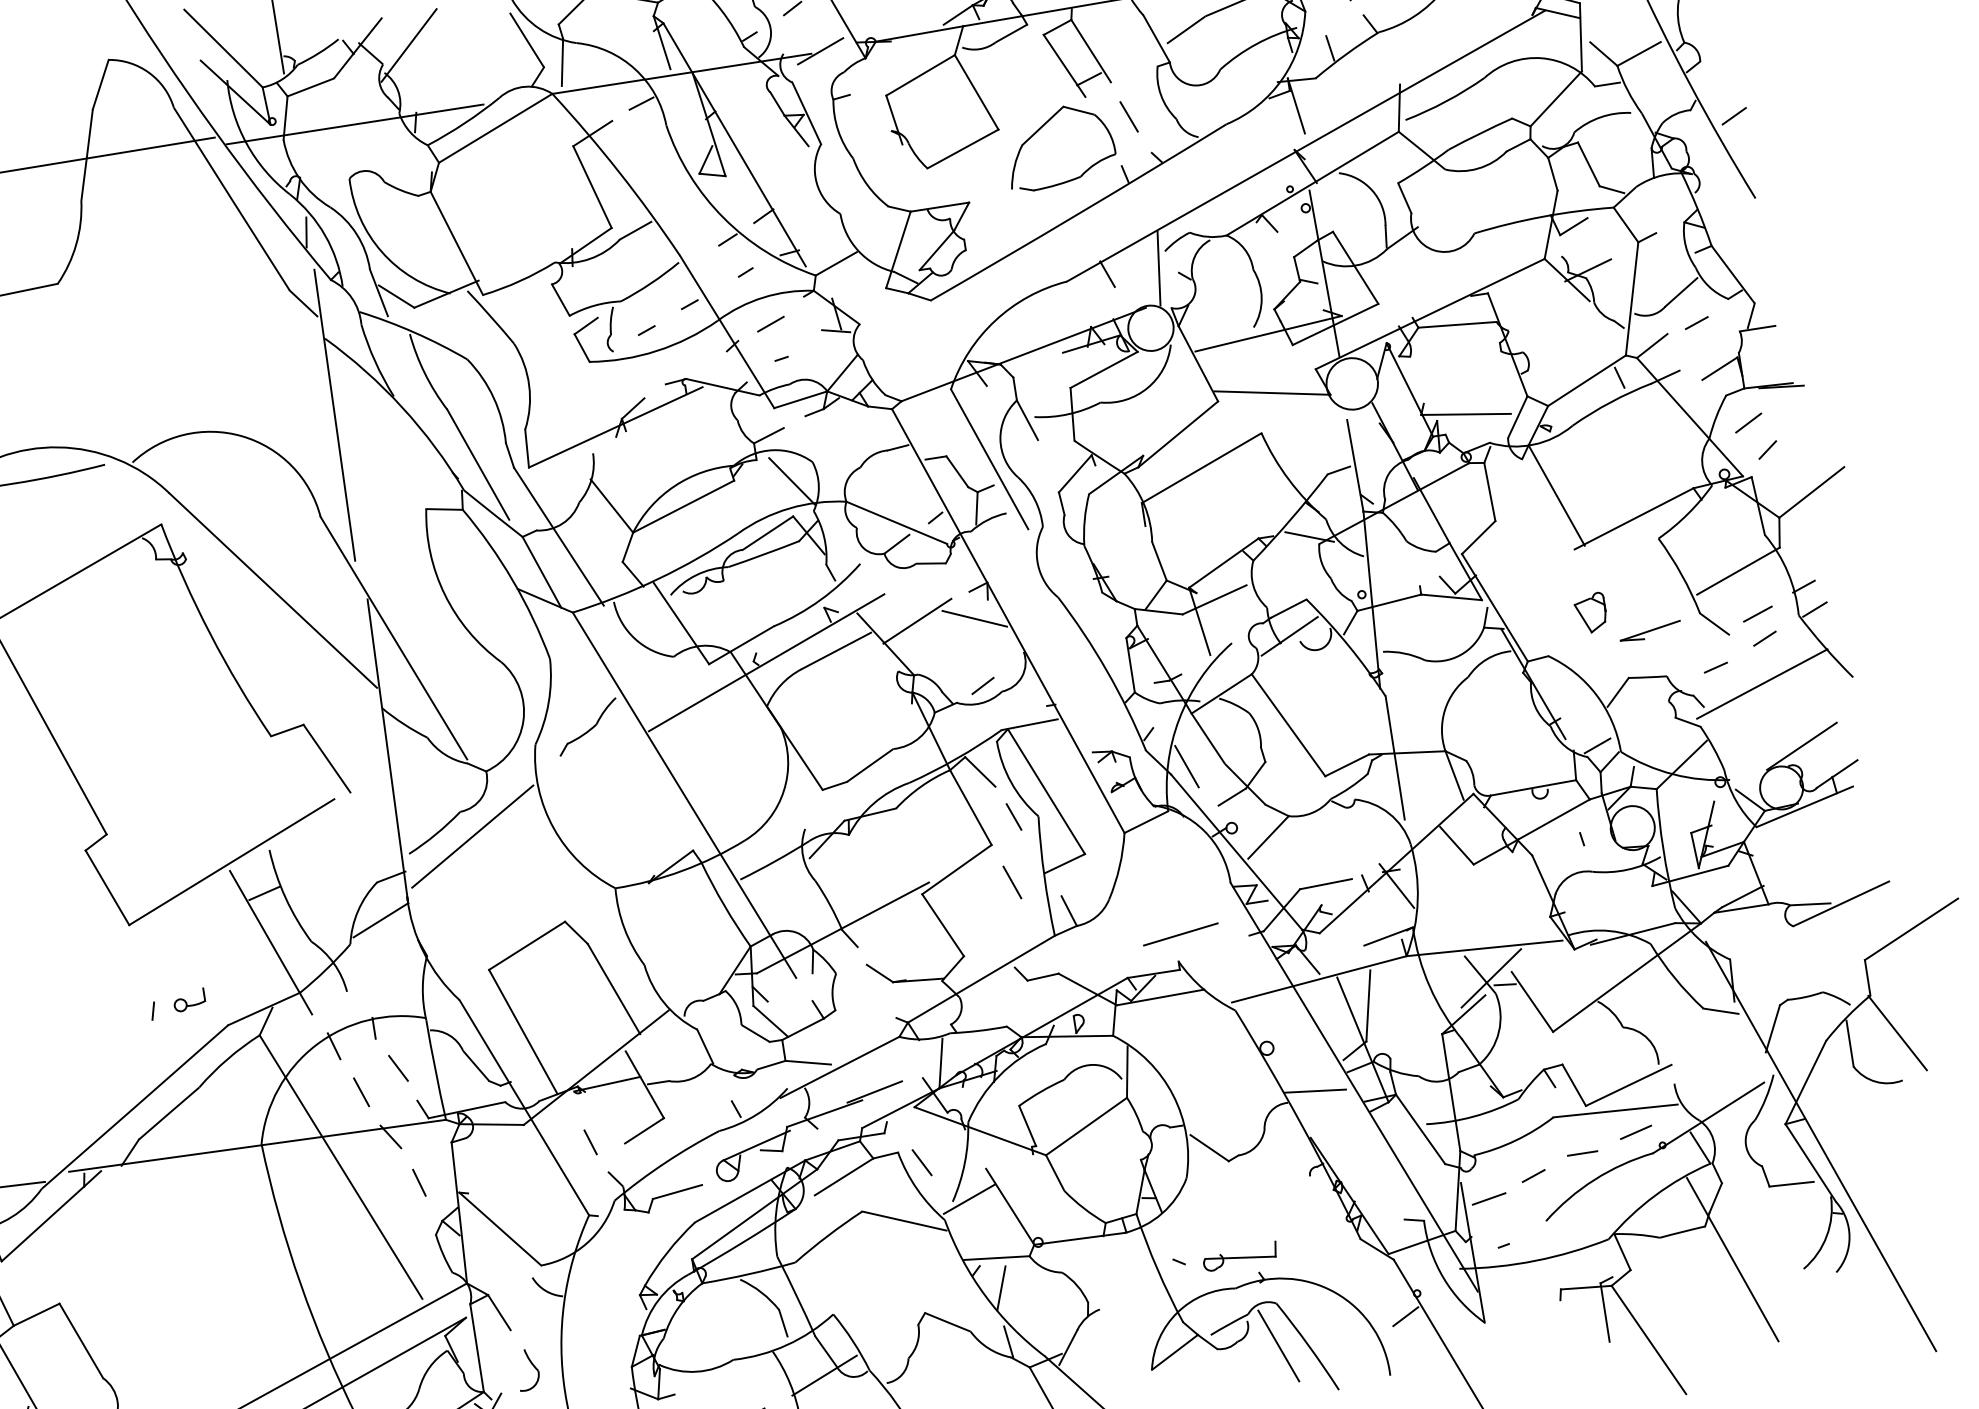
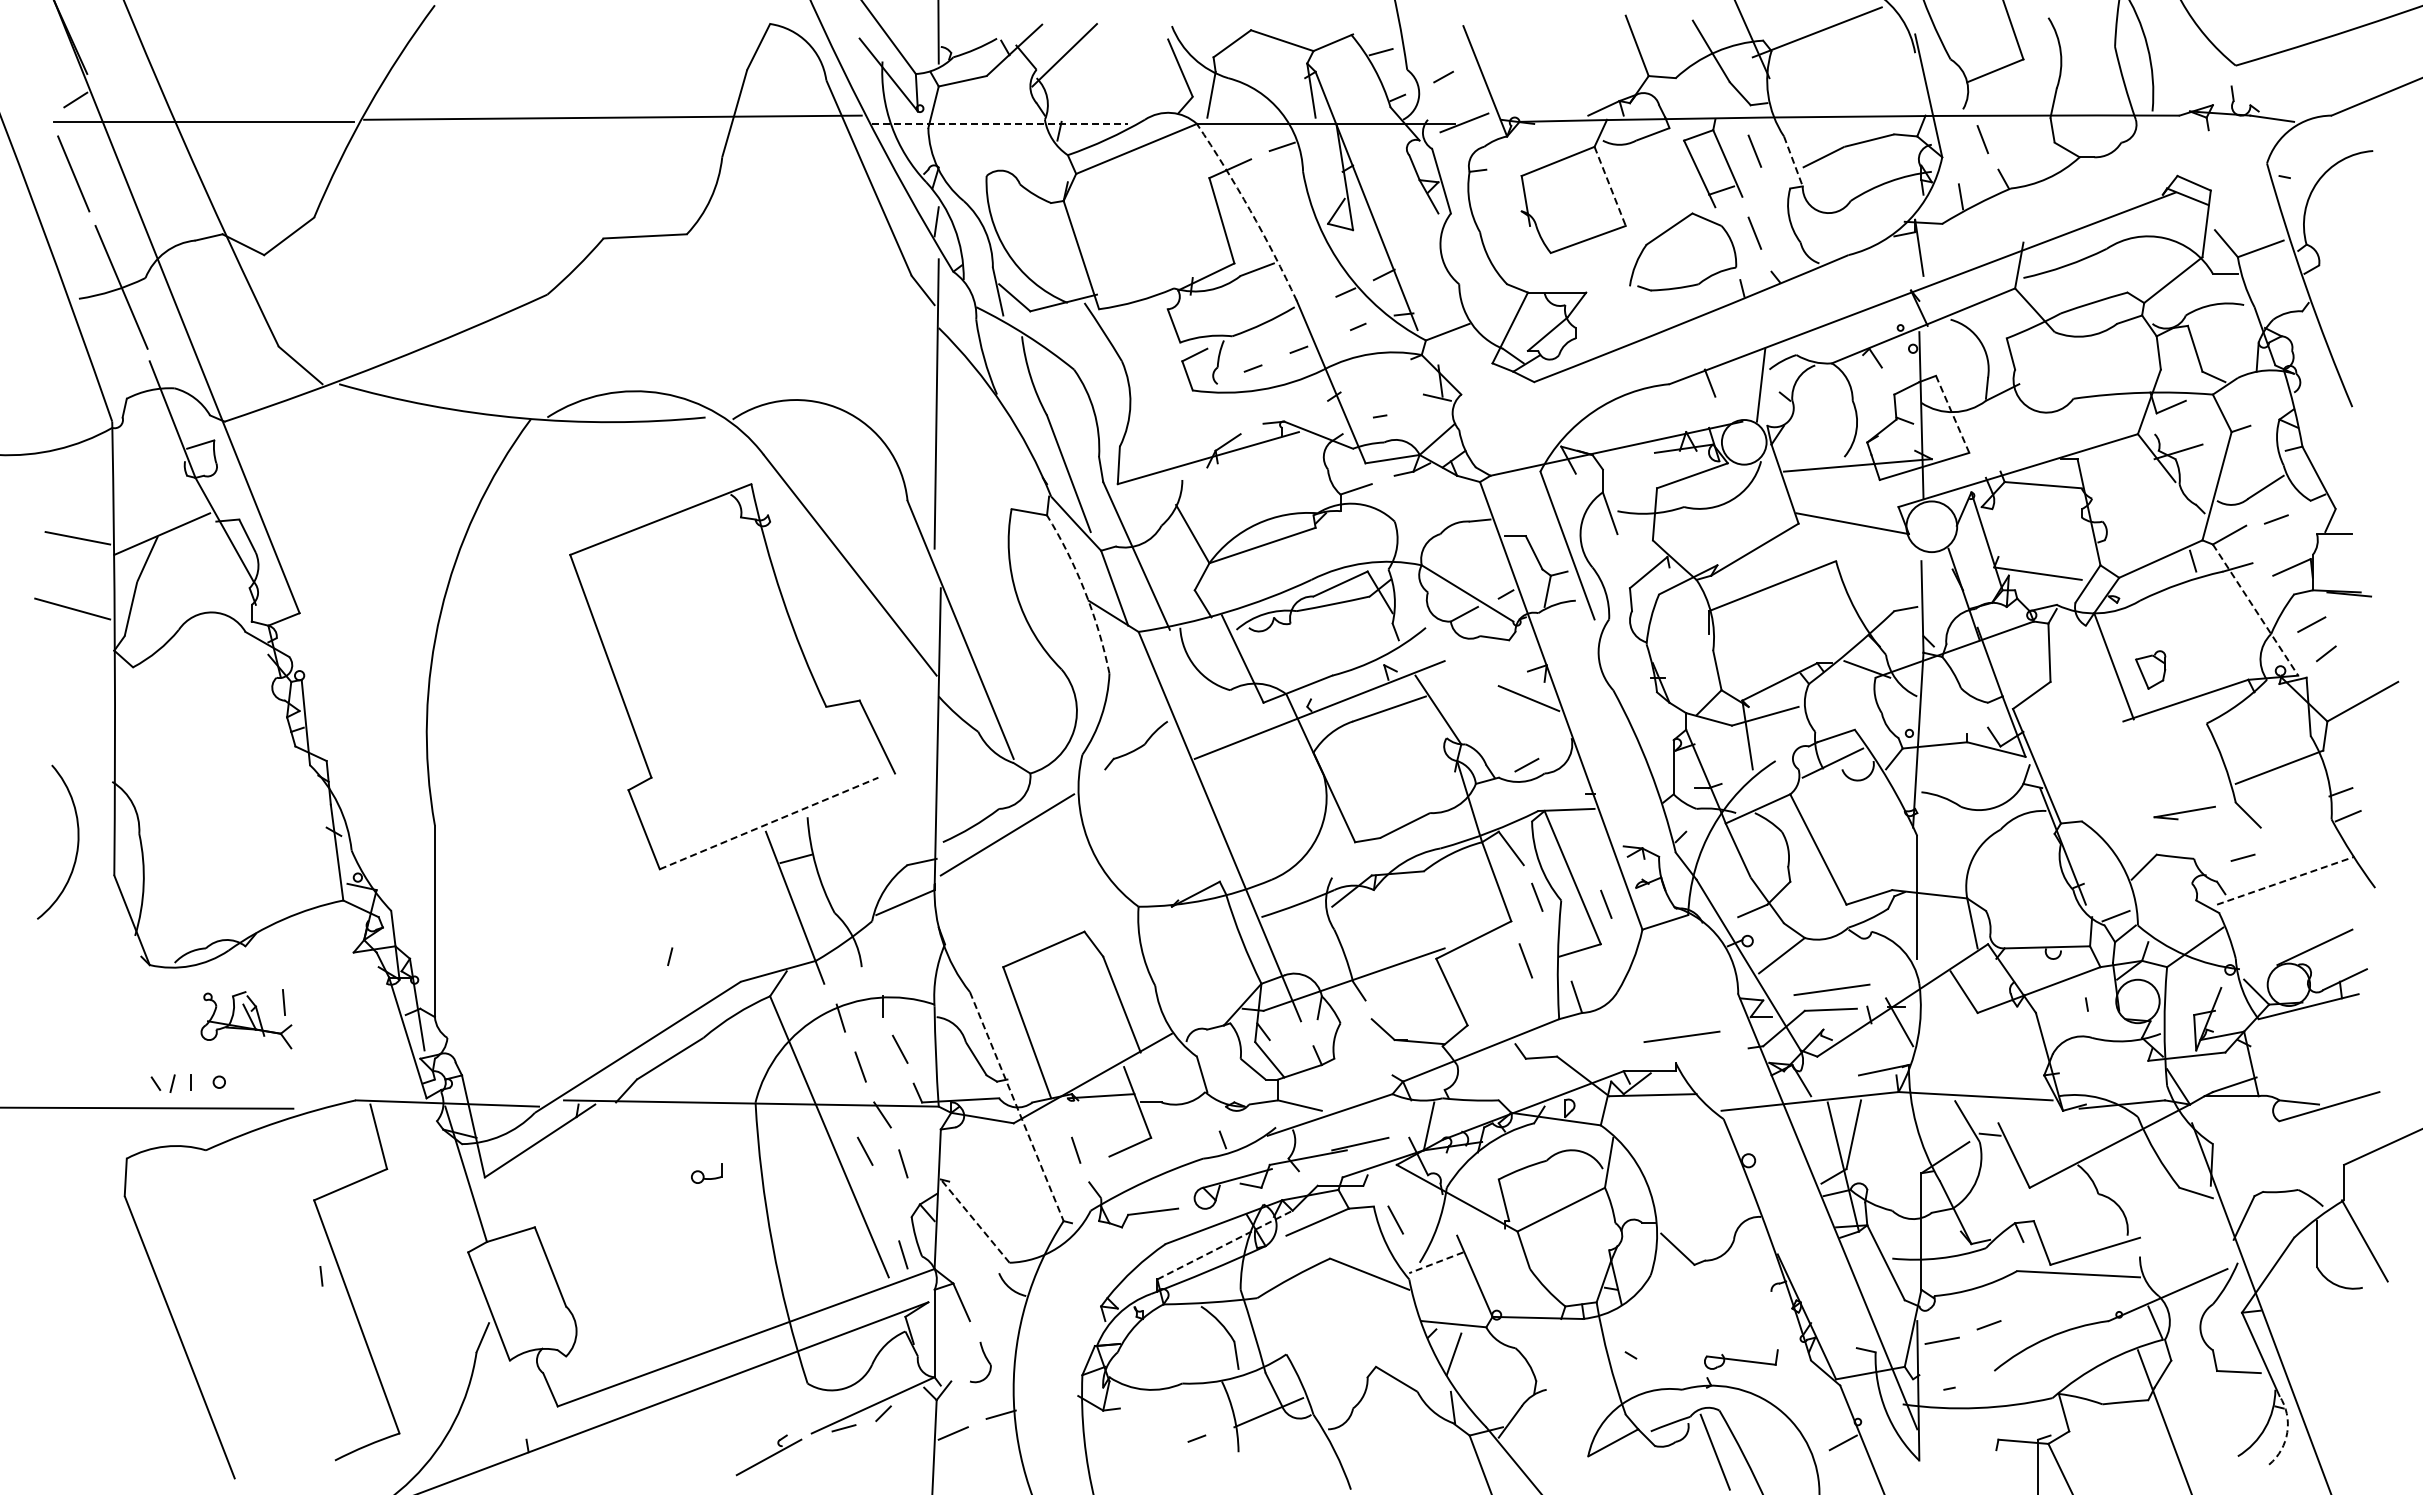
line: (1115, 33) -> (1754, 150), added
line: (1156, 38) -> (1793, 161), solid -> dashed
line: (977, 92) -> (1610, 186), solid -> dashed
line: (1733, 116) -> (2343, 323), removed
line: (355, 123) -> (1000, 123), solid -> dashed
arc: (619, 172) -> (1250, 210), solid -> dashed
line: (1355, 268) -> (1952, 414), solid -> dashed
line: (770, 323) -> (1374, 380), removed
line: (1689, 417) -> (2255, 610), solid -> dashed
line: (791, 481) -> (1371, 537), removed
arc: (513, 580) -> (1085, 591), solid -> dashed
part: (1590, 612) -> (2150, 669), moved
line: (1757, 613) -> (2291, 811), removed
line: (917, 620) -> (1472, 691), removed
line: (1764, 638) -> (2294, 836), removed
line: (1762, 683) -> (2285, 880), solid -> dashed
line: (1186, 766) -> (1712, 874), removed
line: (1084, 812) -> (1606, 903), added
line: (232, 862) -> (769, 823), solid -> dashed
line: (1323, 863) -> (1831, 989), added
line: (1491, 978) -> (1977, 1126), removed
part: (188, 1000) -> (706, 1173), moved
line: (1315, 1090) -> (1789, 1209), removed
line: (523, 1107) -> (1016, 1106), solid -> dashed
line: (1635, 1132) -> (2094, 1298), removed
line: (1581, 1153) -> (2039, 1310), removed
line: (378, 1175) -> (864, 1150), added
line: (969, 1198) -> (1436, 1262), solid -> dashed
line: (755, 1214) -> (1225, 1245), solid -> dashed
line: (500, 1229) -> (975, 1221), solid -> dashed
arc: (1849, 1237) -> (2287, 1432), solid -> dashed
part: (1240, 1256) -> (1741, 1359), moved
line: (433, 1273) -> (903, 1254), added

